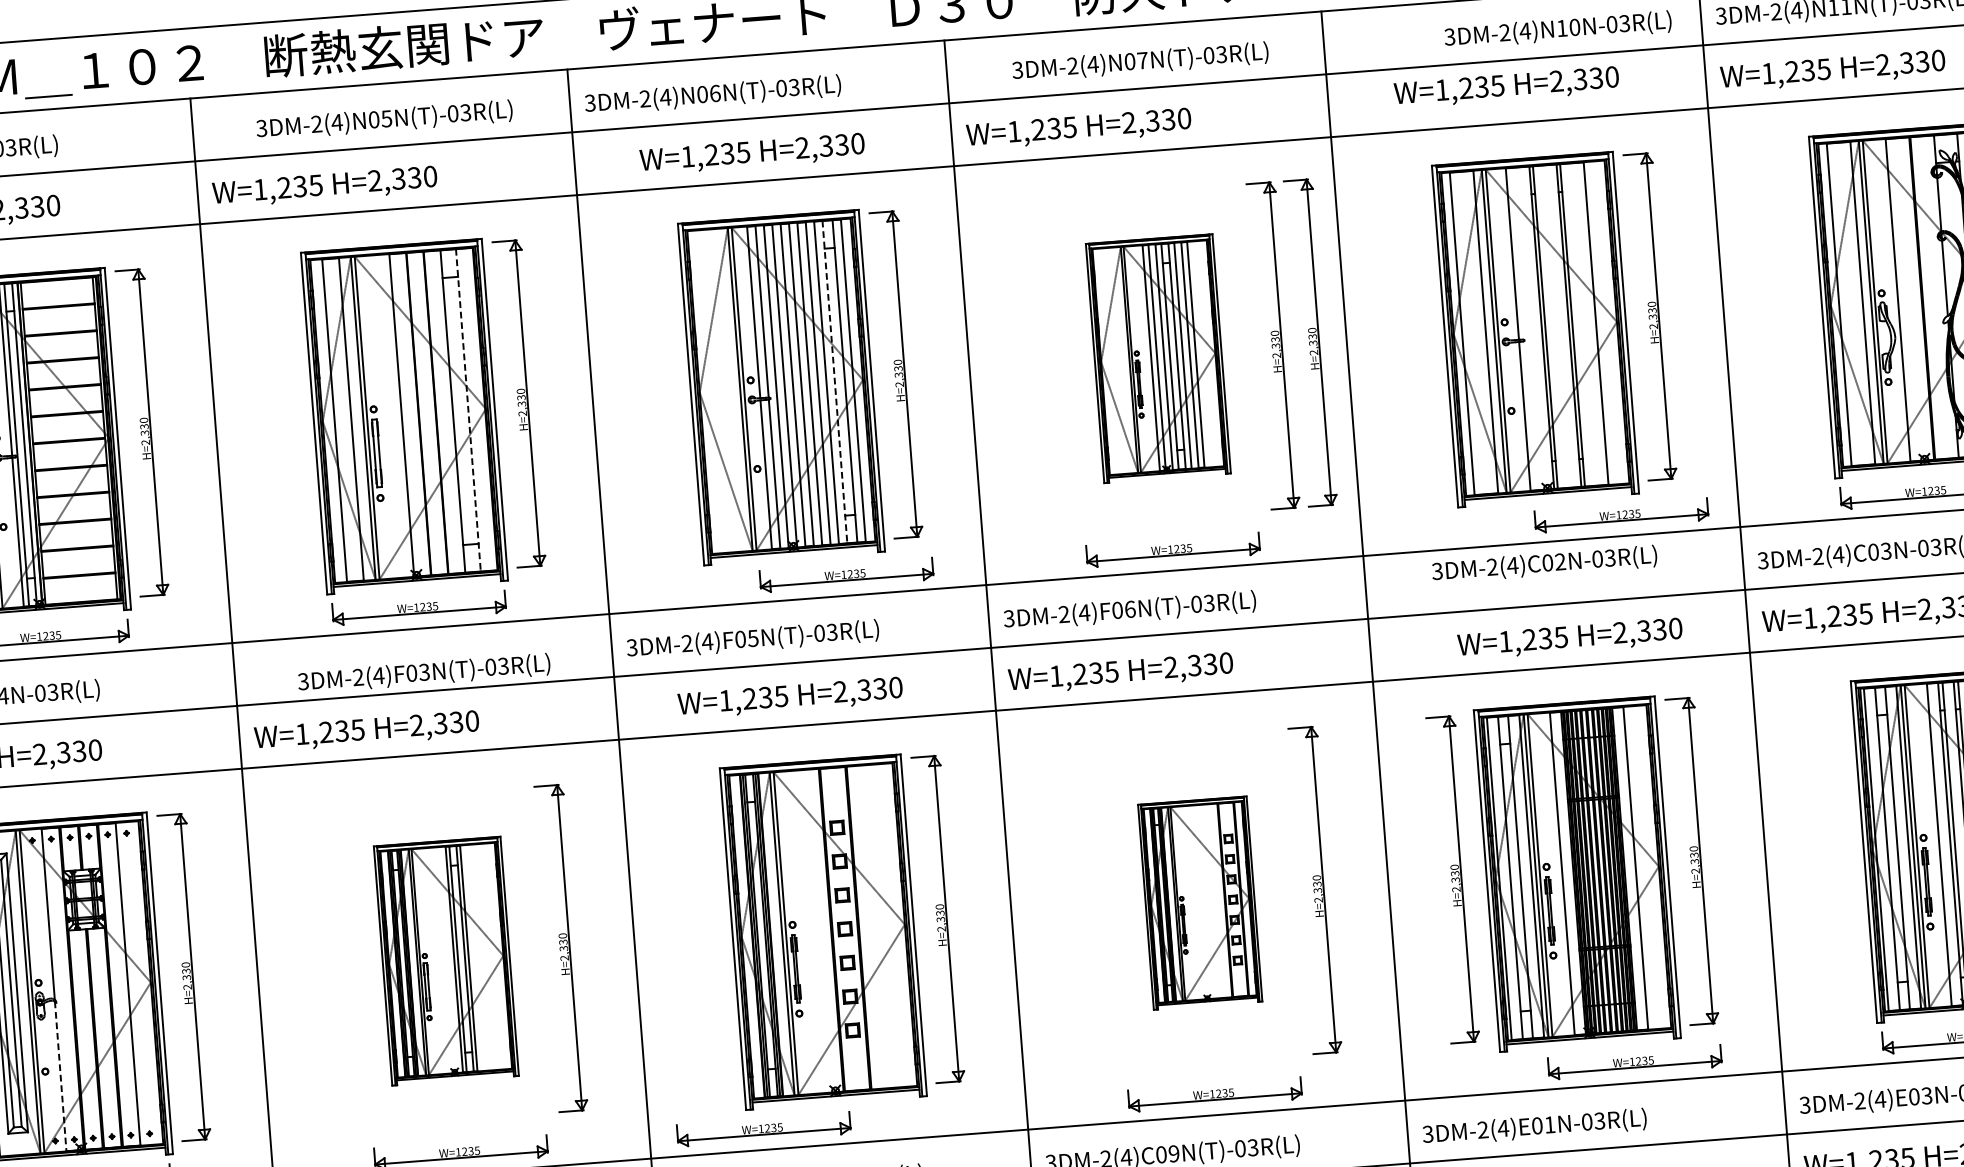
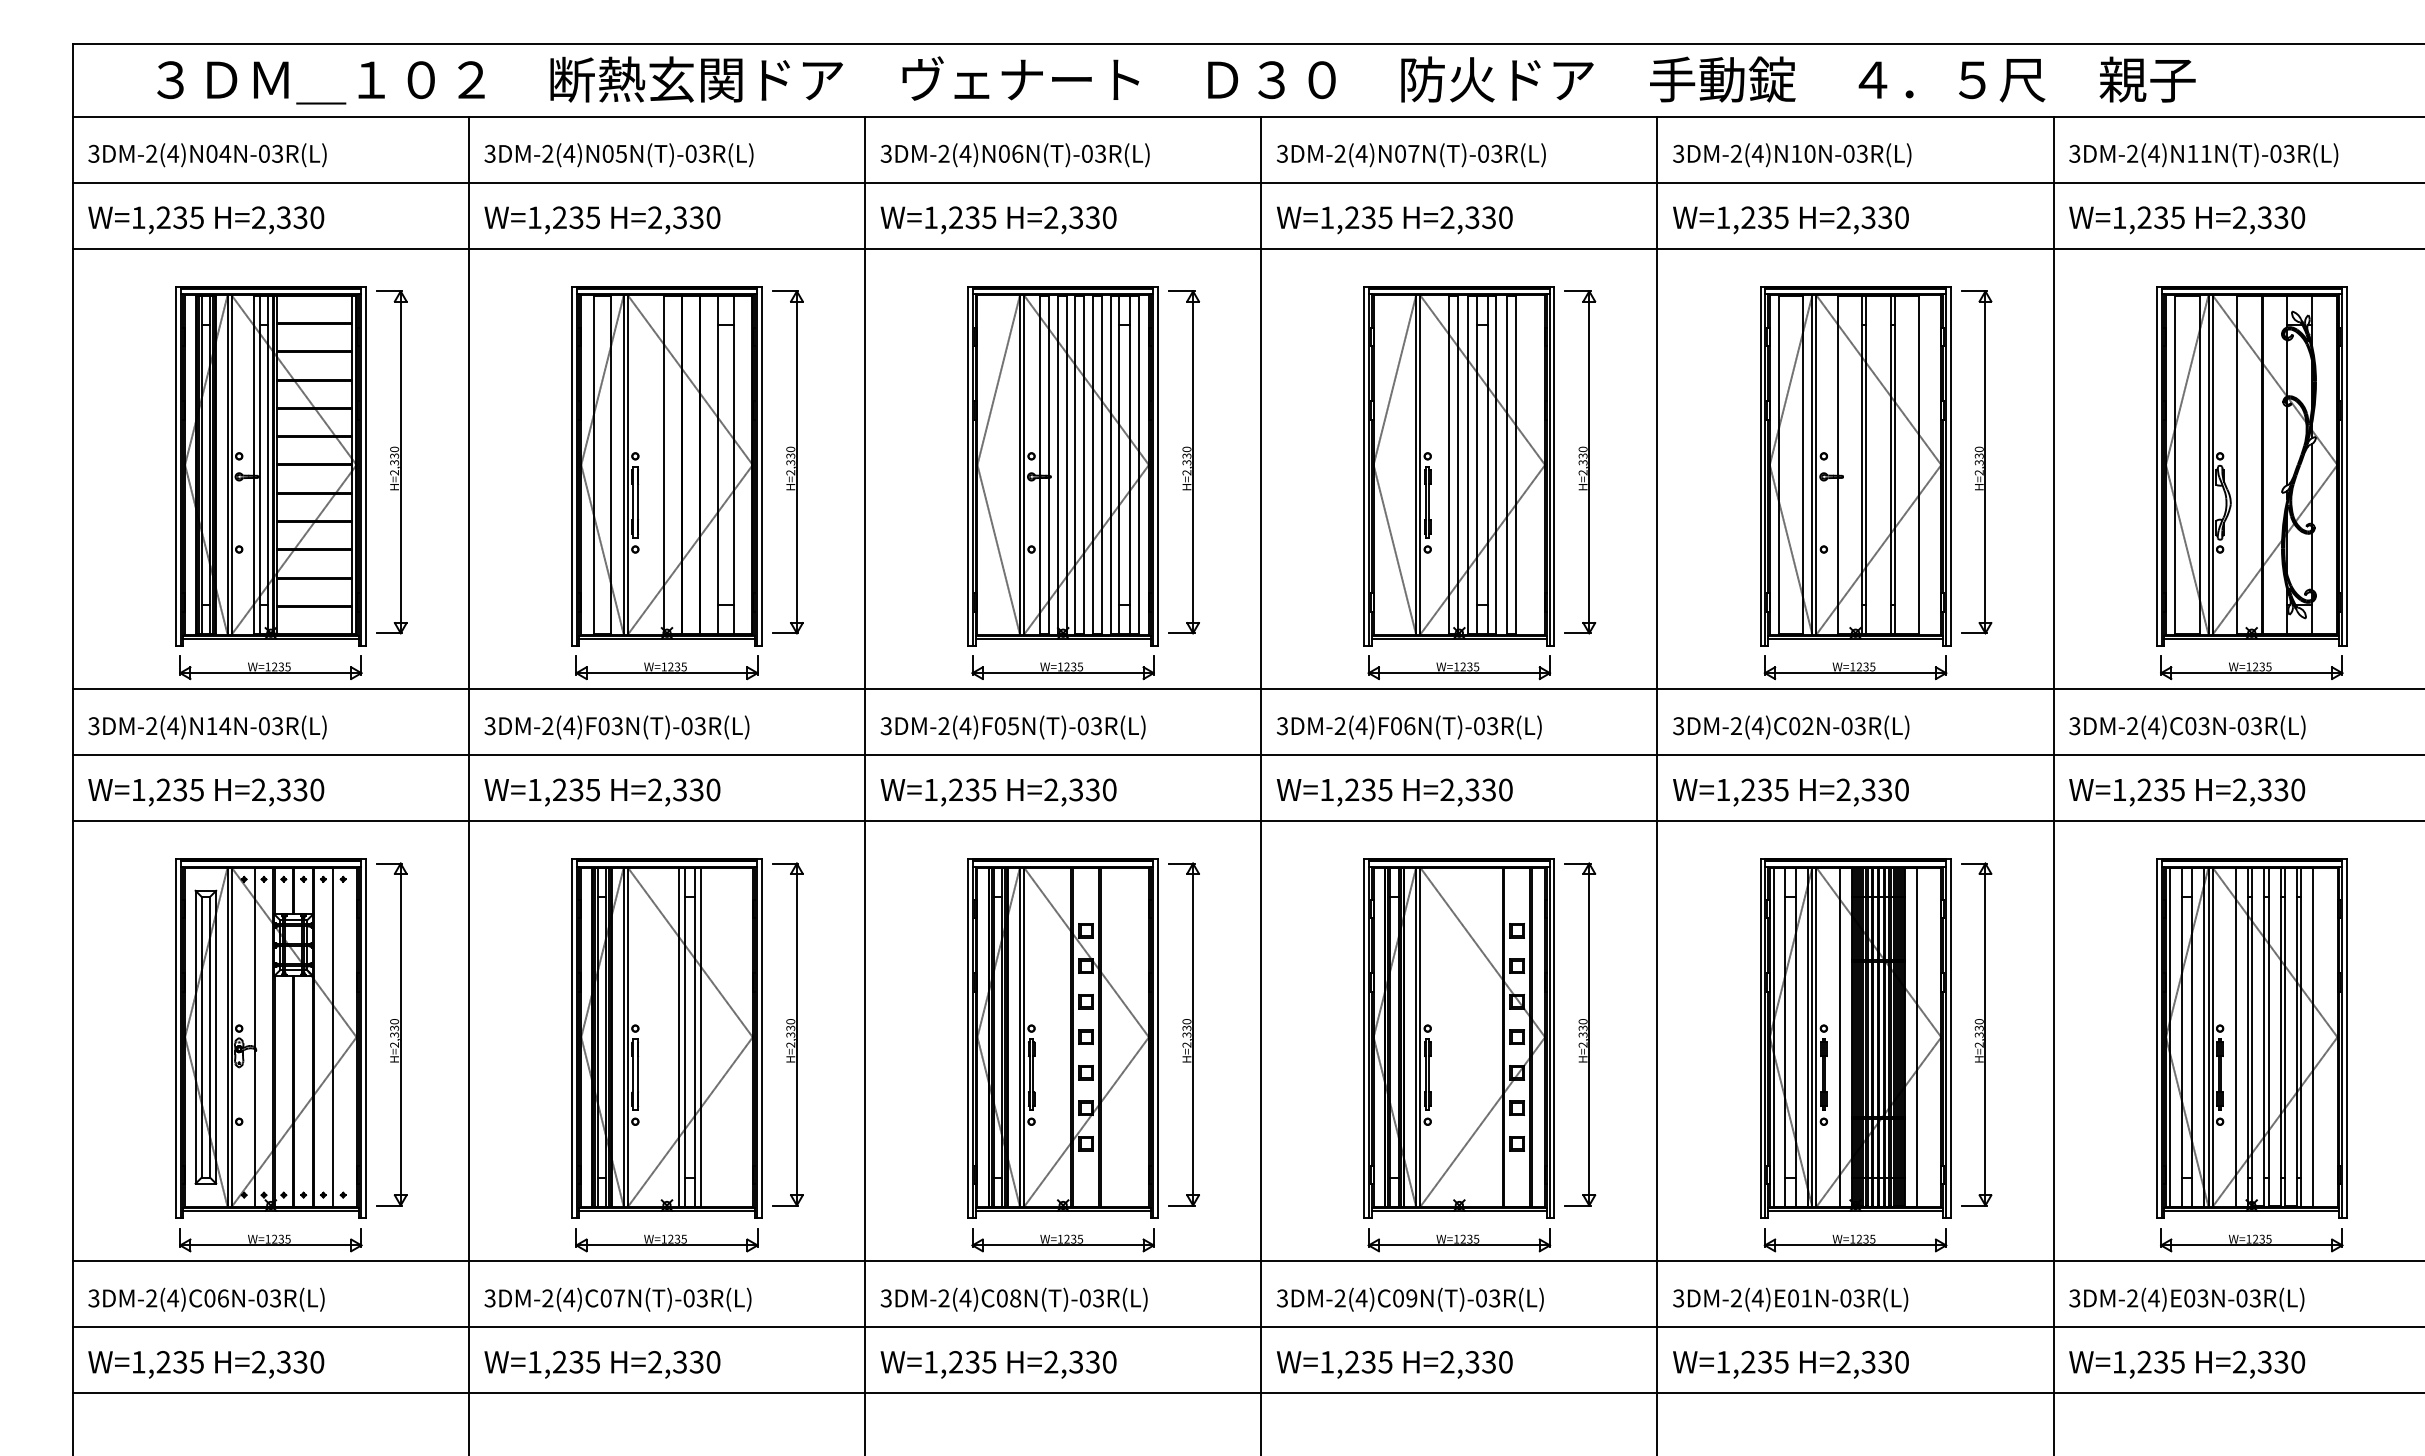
text: (1558, 30) -> (1792, 155), moved
text: (1139, 62) -> (1410, 155), moved
text: (1506, 87) -> (1790, 220), moved
text: (384, 120) -> (618, 155), moved
text: (752, 154) -> (998, 220), moved
part: (1310, 343) -> (1619, 462), removed
part: (1157, 358) -> (1458, 466), size x1.43
line: (834, 382) -> (1119, 465), dashed -> solid
line: (468, 410) -> (734, 465), dashed -> solid
part: (1621, 515) -> (1855, 667), moved
text: (1544, 564) -> (1791, 727), moved
part: (845, 575) -> (1062, 667), moved
text: (1569, 639) -> (1790, 792), moved
text: (423, 673) -> (616, 727), moved
text: (790, 698) -> (998, 792), moved
part: (1452, 879) -> (1724, 1034), removed
part: (1199, 903) -> (1458, 1038), size x1.67
part: (445, 961) -> (666, 1038), size x1.43
part: (1634, 1062) -> (1855, 1240), moved
line: (60, 1076) -> (254, 1128), dashed -> solid
part: (763, 1129) -> (1062, 1240), moved

